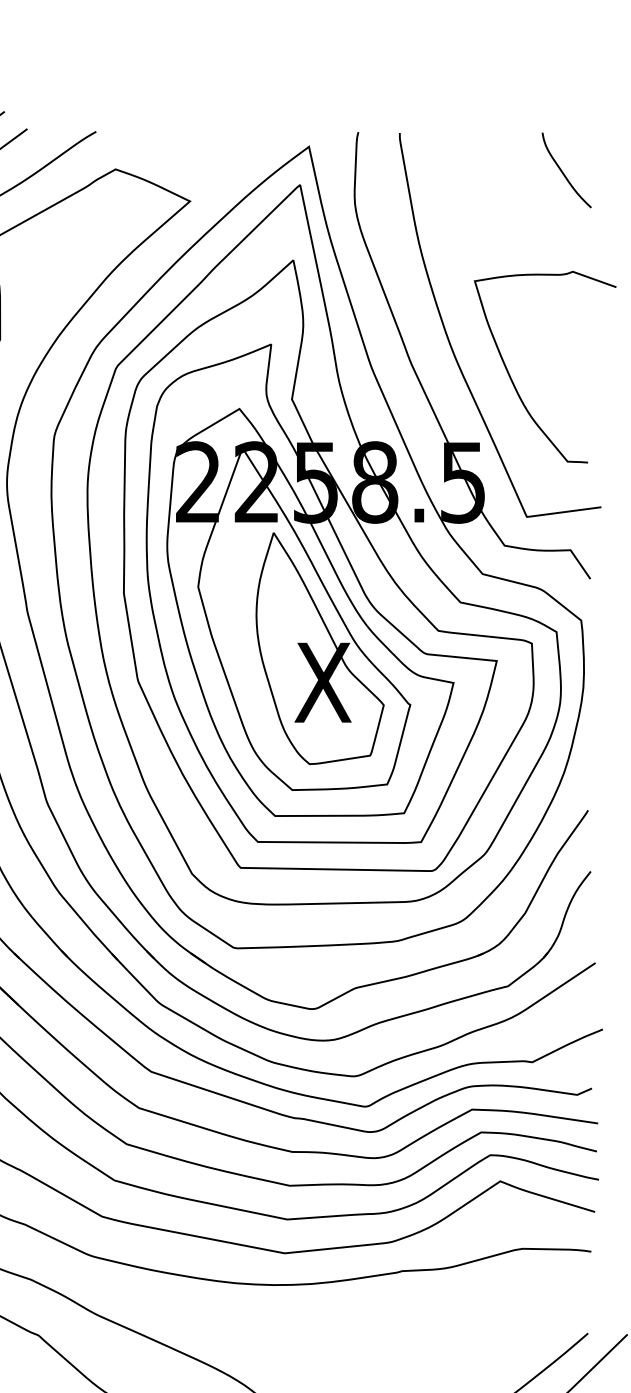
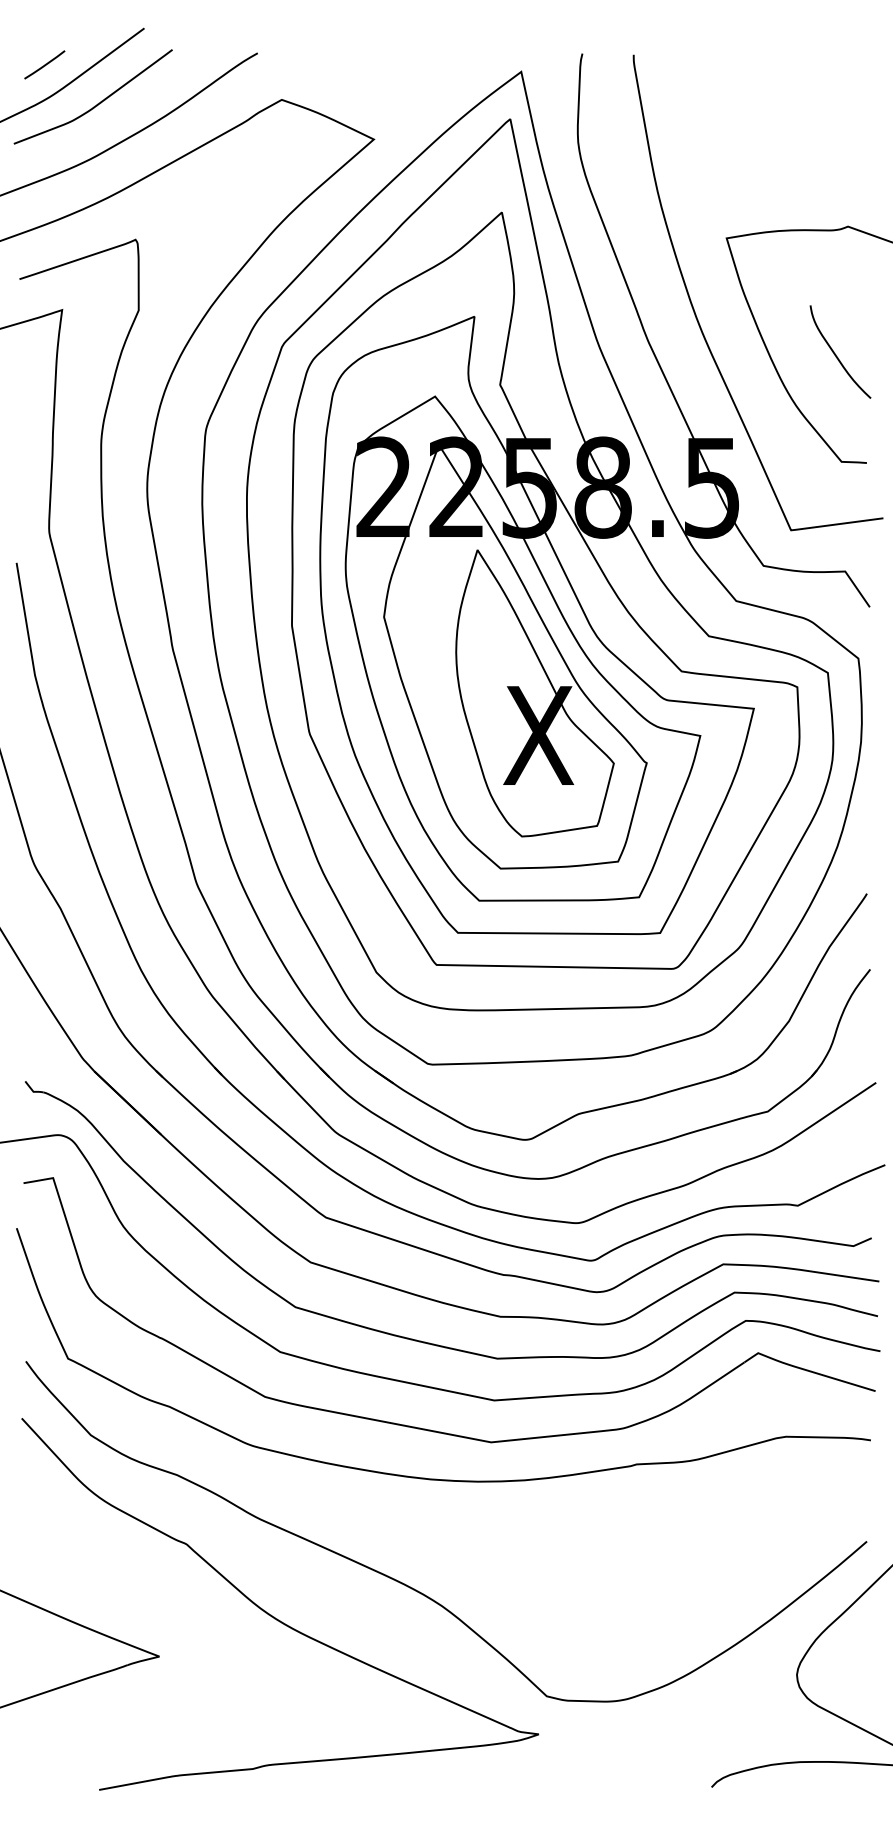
curve: (563, 172) -> (836, 354), moved

